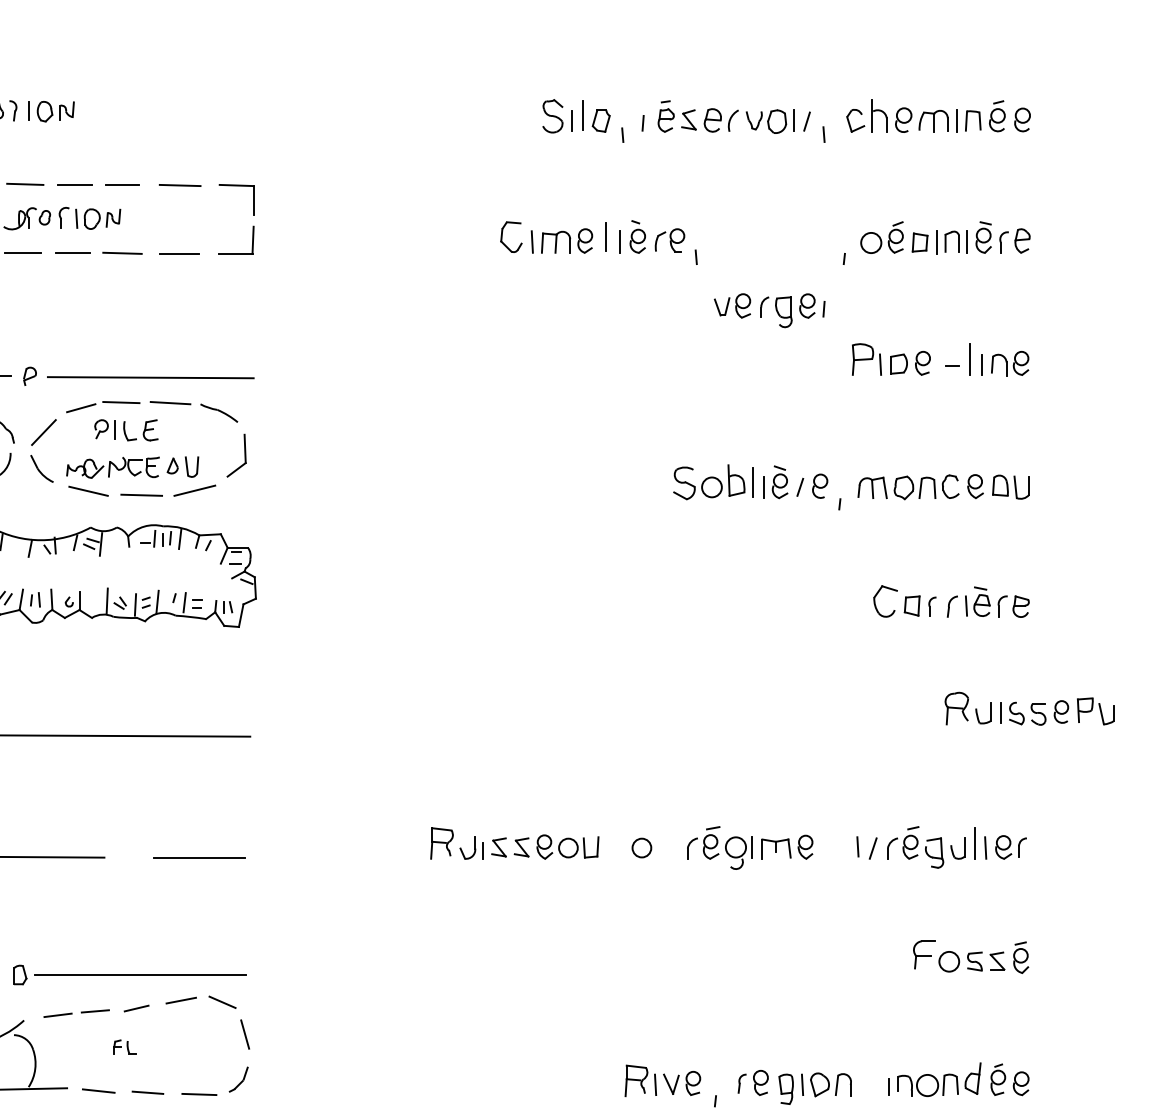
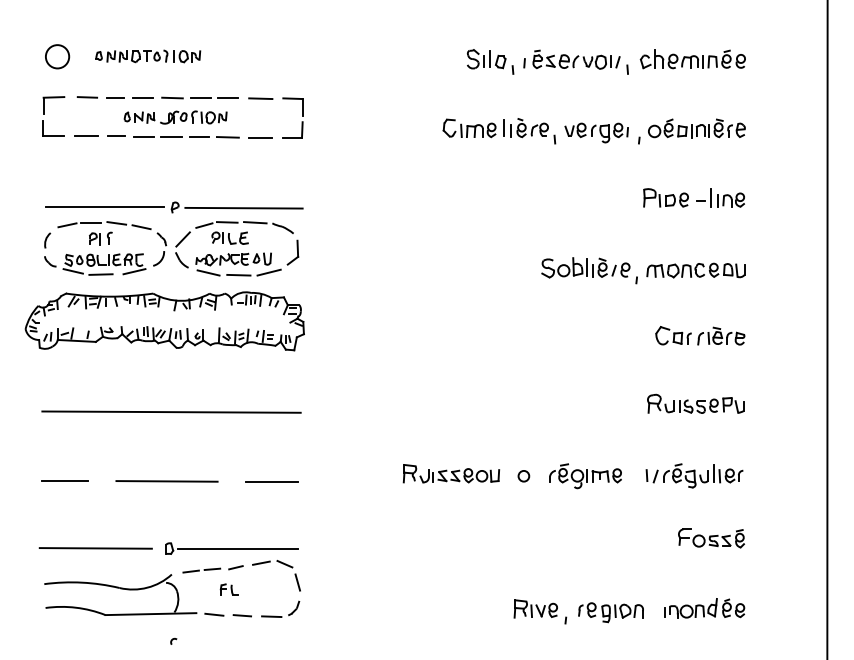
part: (769, 309) -> (596, 132), moved
part: (1029, 708) -> (695, 403), moved
part: (123, 1046) -> (228, 589), size x1.43

